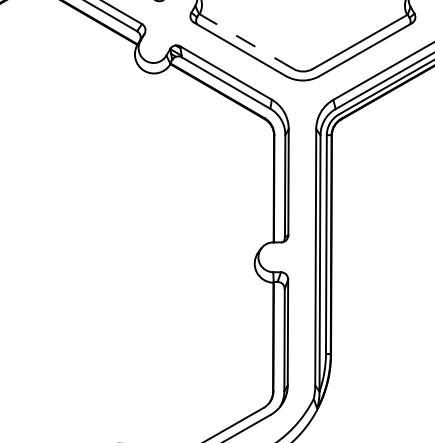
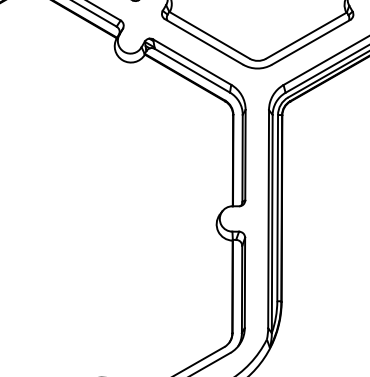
line: (246, 41) -> (209, 35), dashed -> solid

